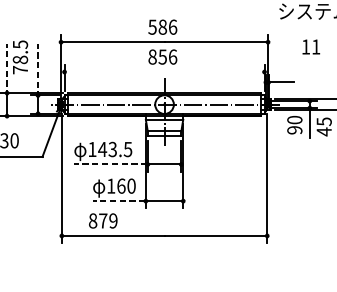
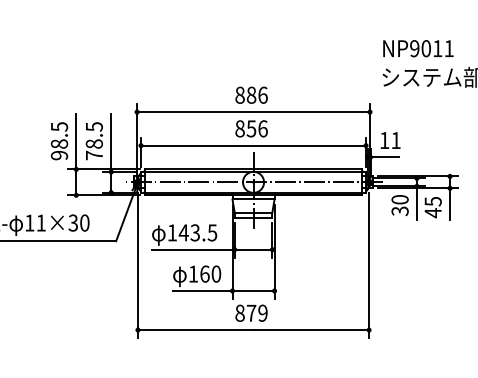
text: (152, 26) -> (239, 94), 586 -> 886
text: (311, 46) -> (390, 140), moved
text: (19, 57) -> (93, 141), moved
line: (7, 70) -> (76, 143), dashed -> solid
line: (38, 70) -> (111, 143), dashed -> solid
line: (164, 71) -> (253, 145), added
text: (294, 130) -> (399, 211), 90 -> 30
line: (110, 164) -> (192, 249), dashed -> solid
line: (119, 200) -> (202, 290), dashed -> solid
text: (103, 220) -> (251, 312), moved

